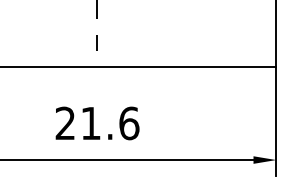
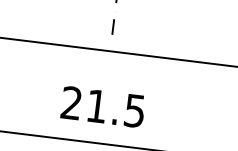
text: (129, 123) -> (135, 111), 21.6 -> 21.5

